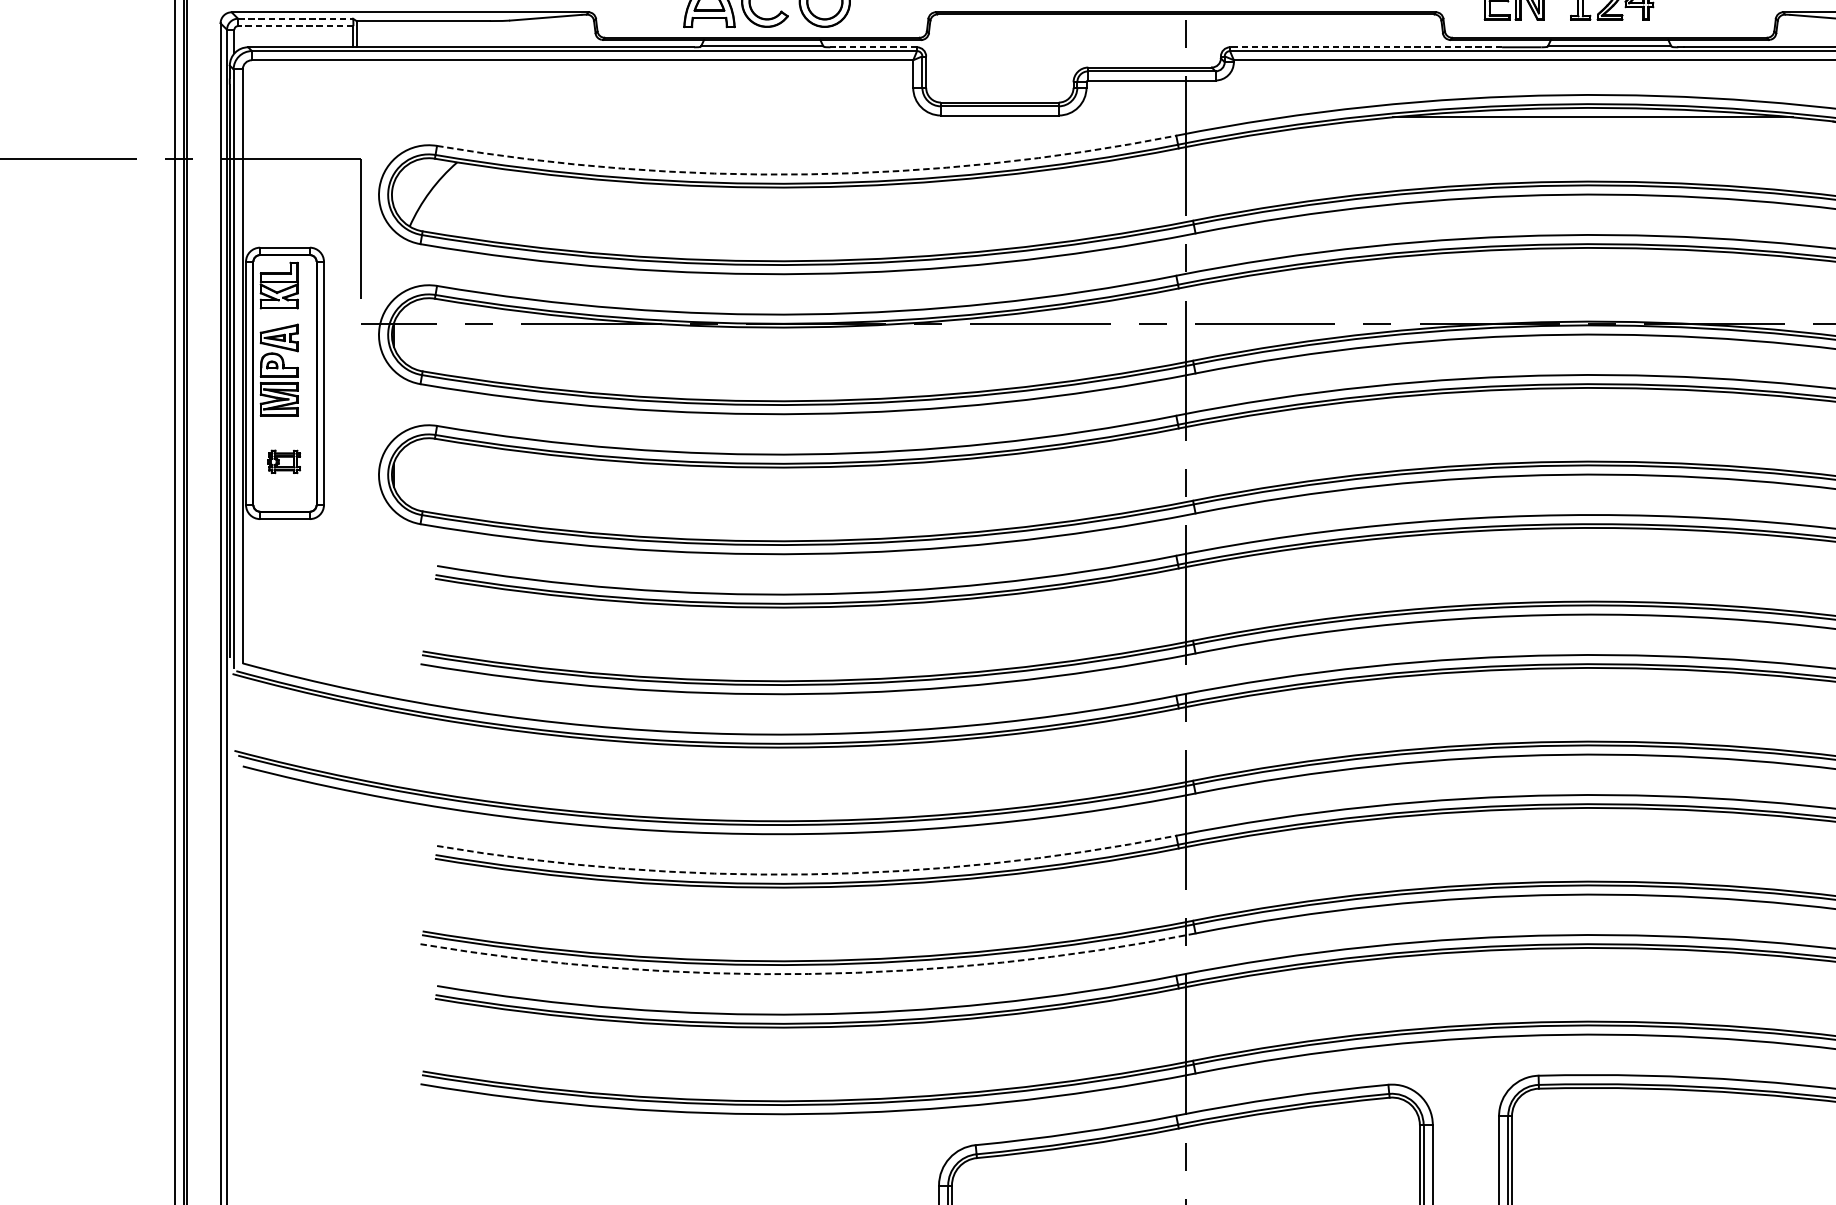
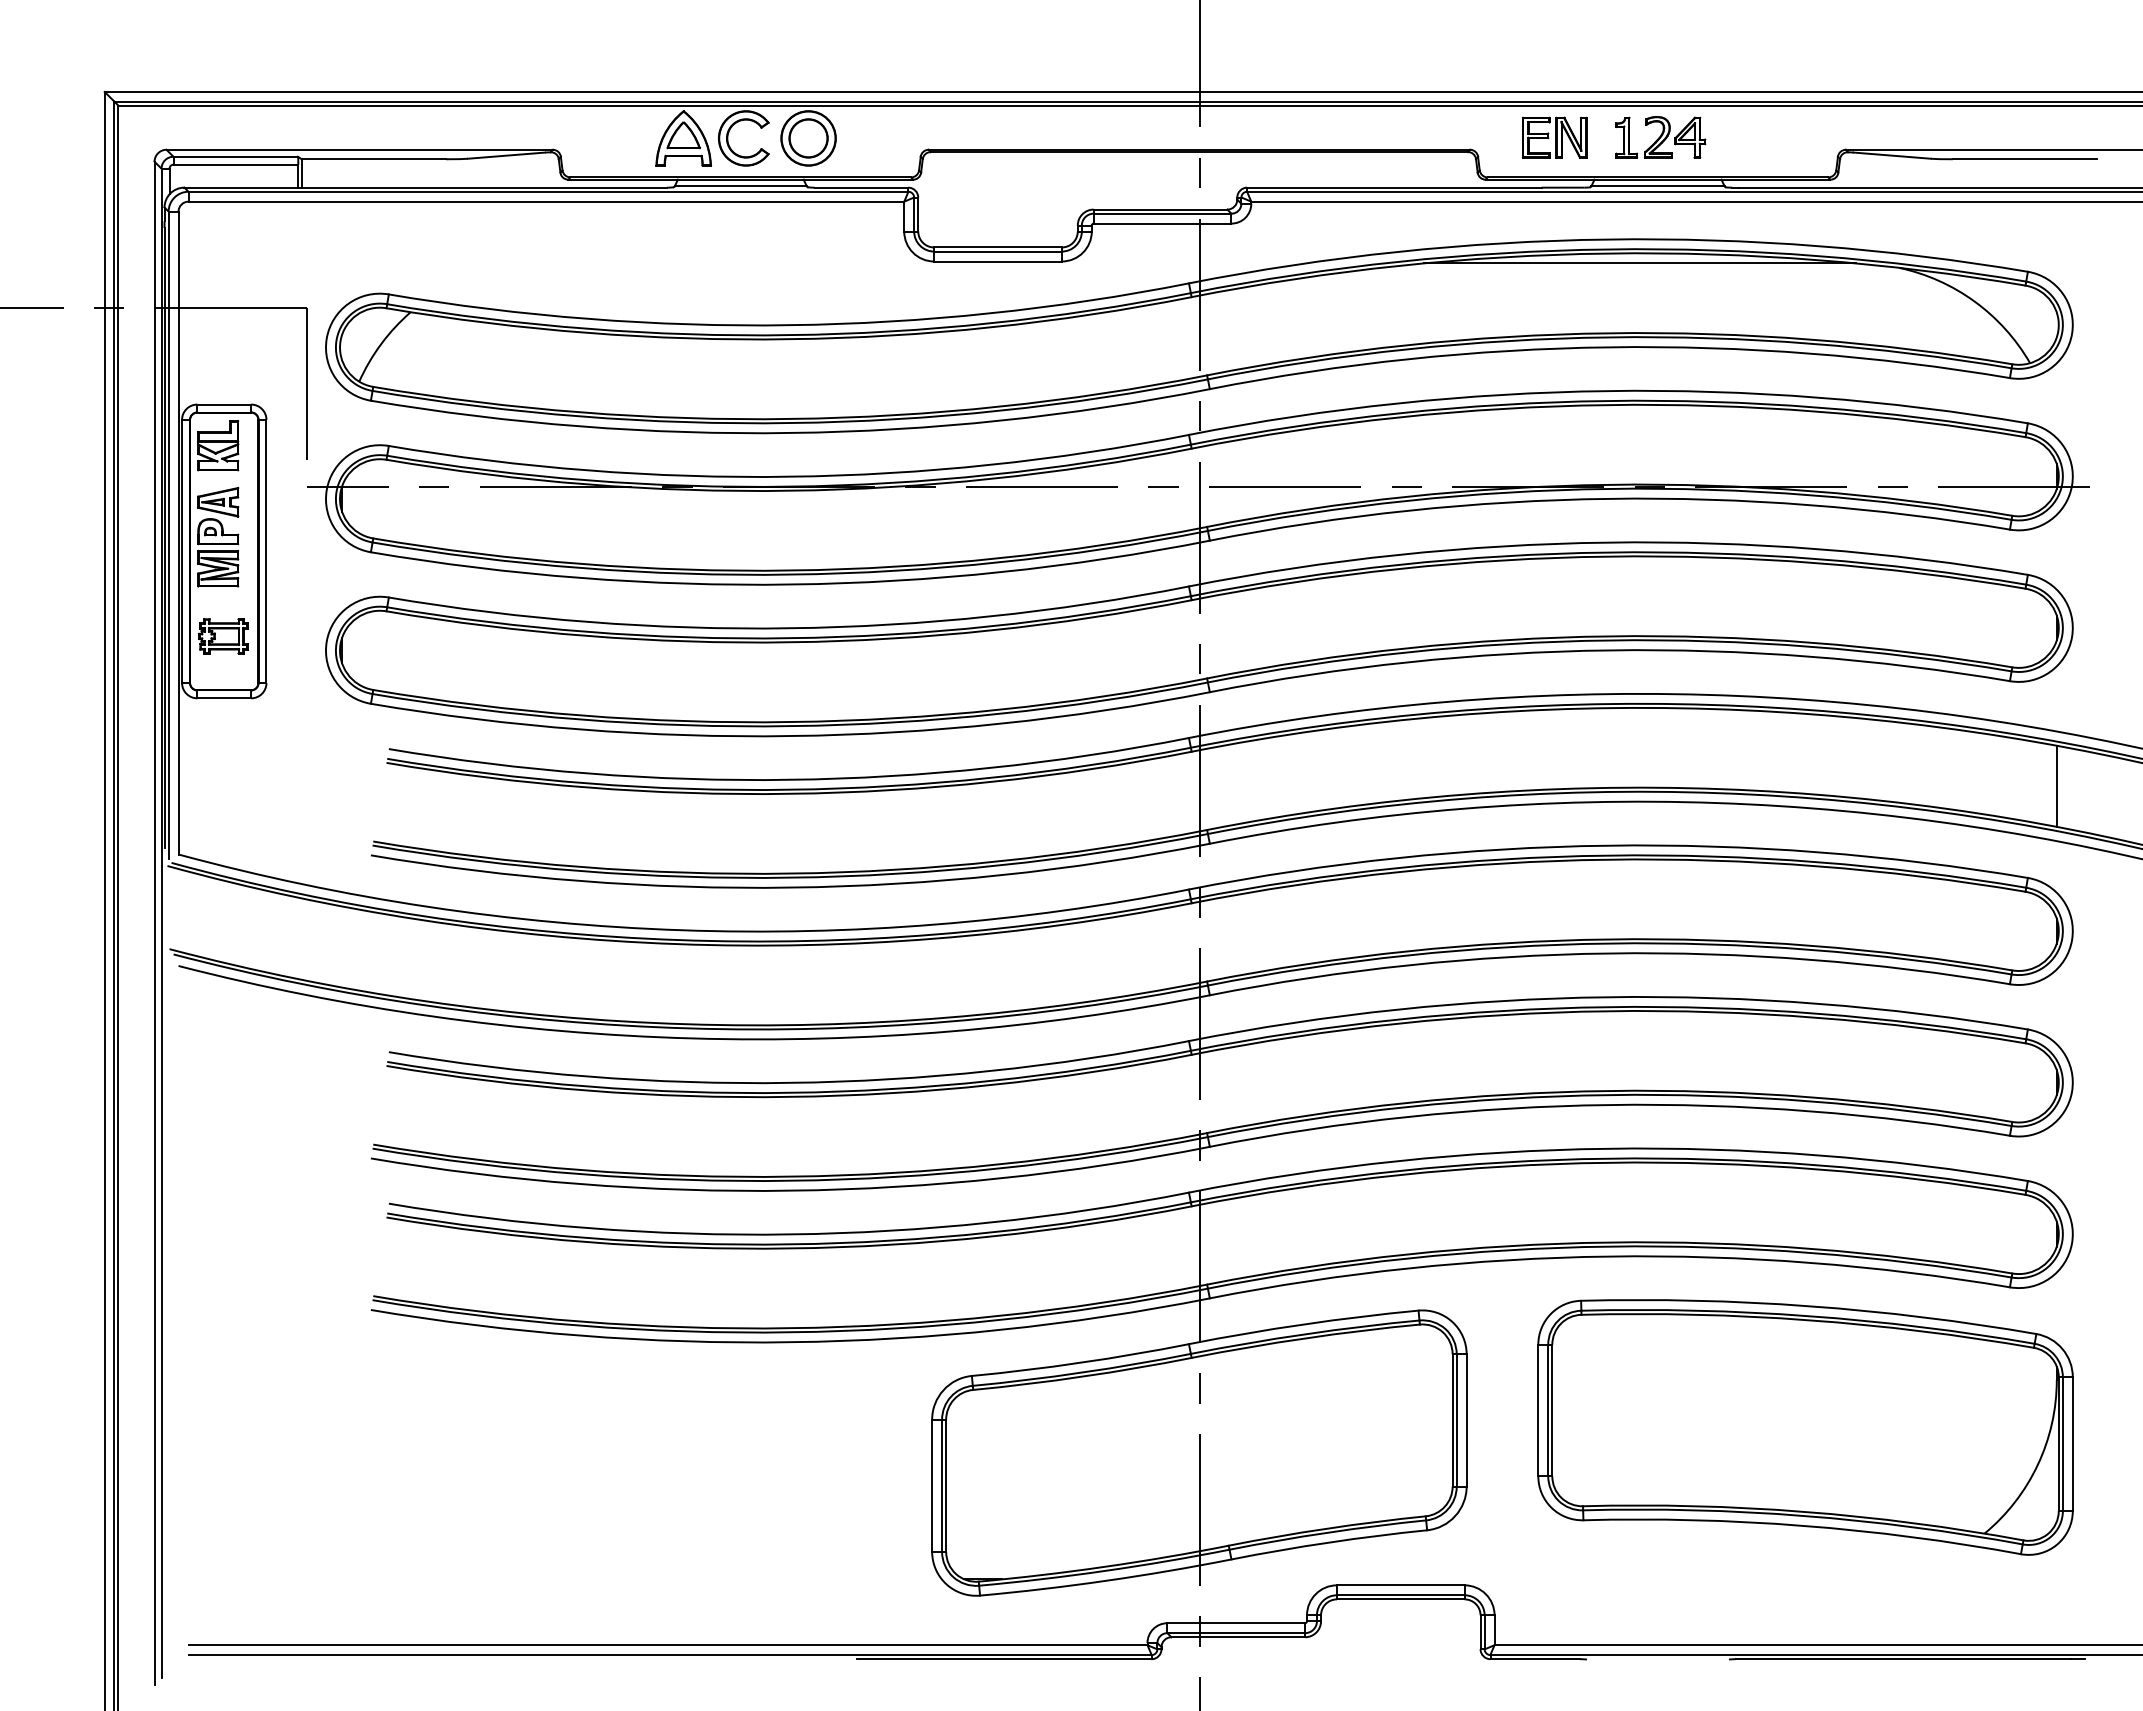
line: (296, 18) -> (236, 156), dashed -> solid
line: (295, 25) -> (235, 164), dashed -> solid
line: (873, 47) -> (861, 187), dashed -> solid
line: (1365, 47) -> (1393, 187), dashed -> solid
arc: (807, 174) -> (789, 325), dashed -> solid
part: (284, 461) -> (223, 636), size x1.43
arc: (807, 874) -> (789, 1082), dashed -> solid
arc: (808, 973) -> (790, 1190), dashed -> solid

